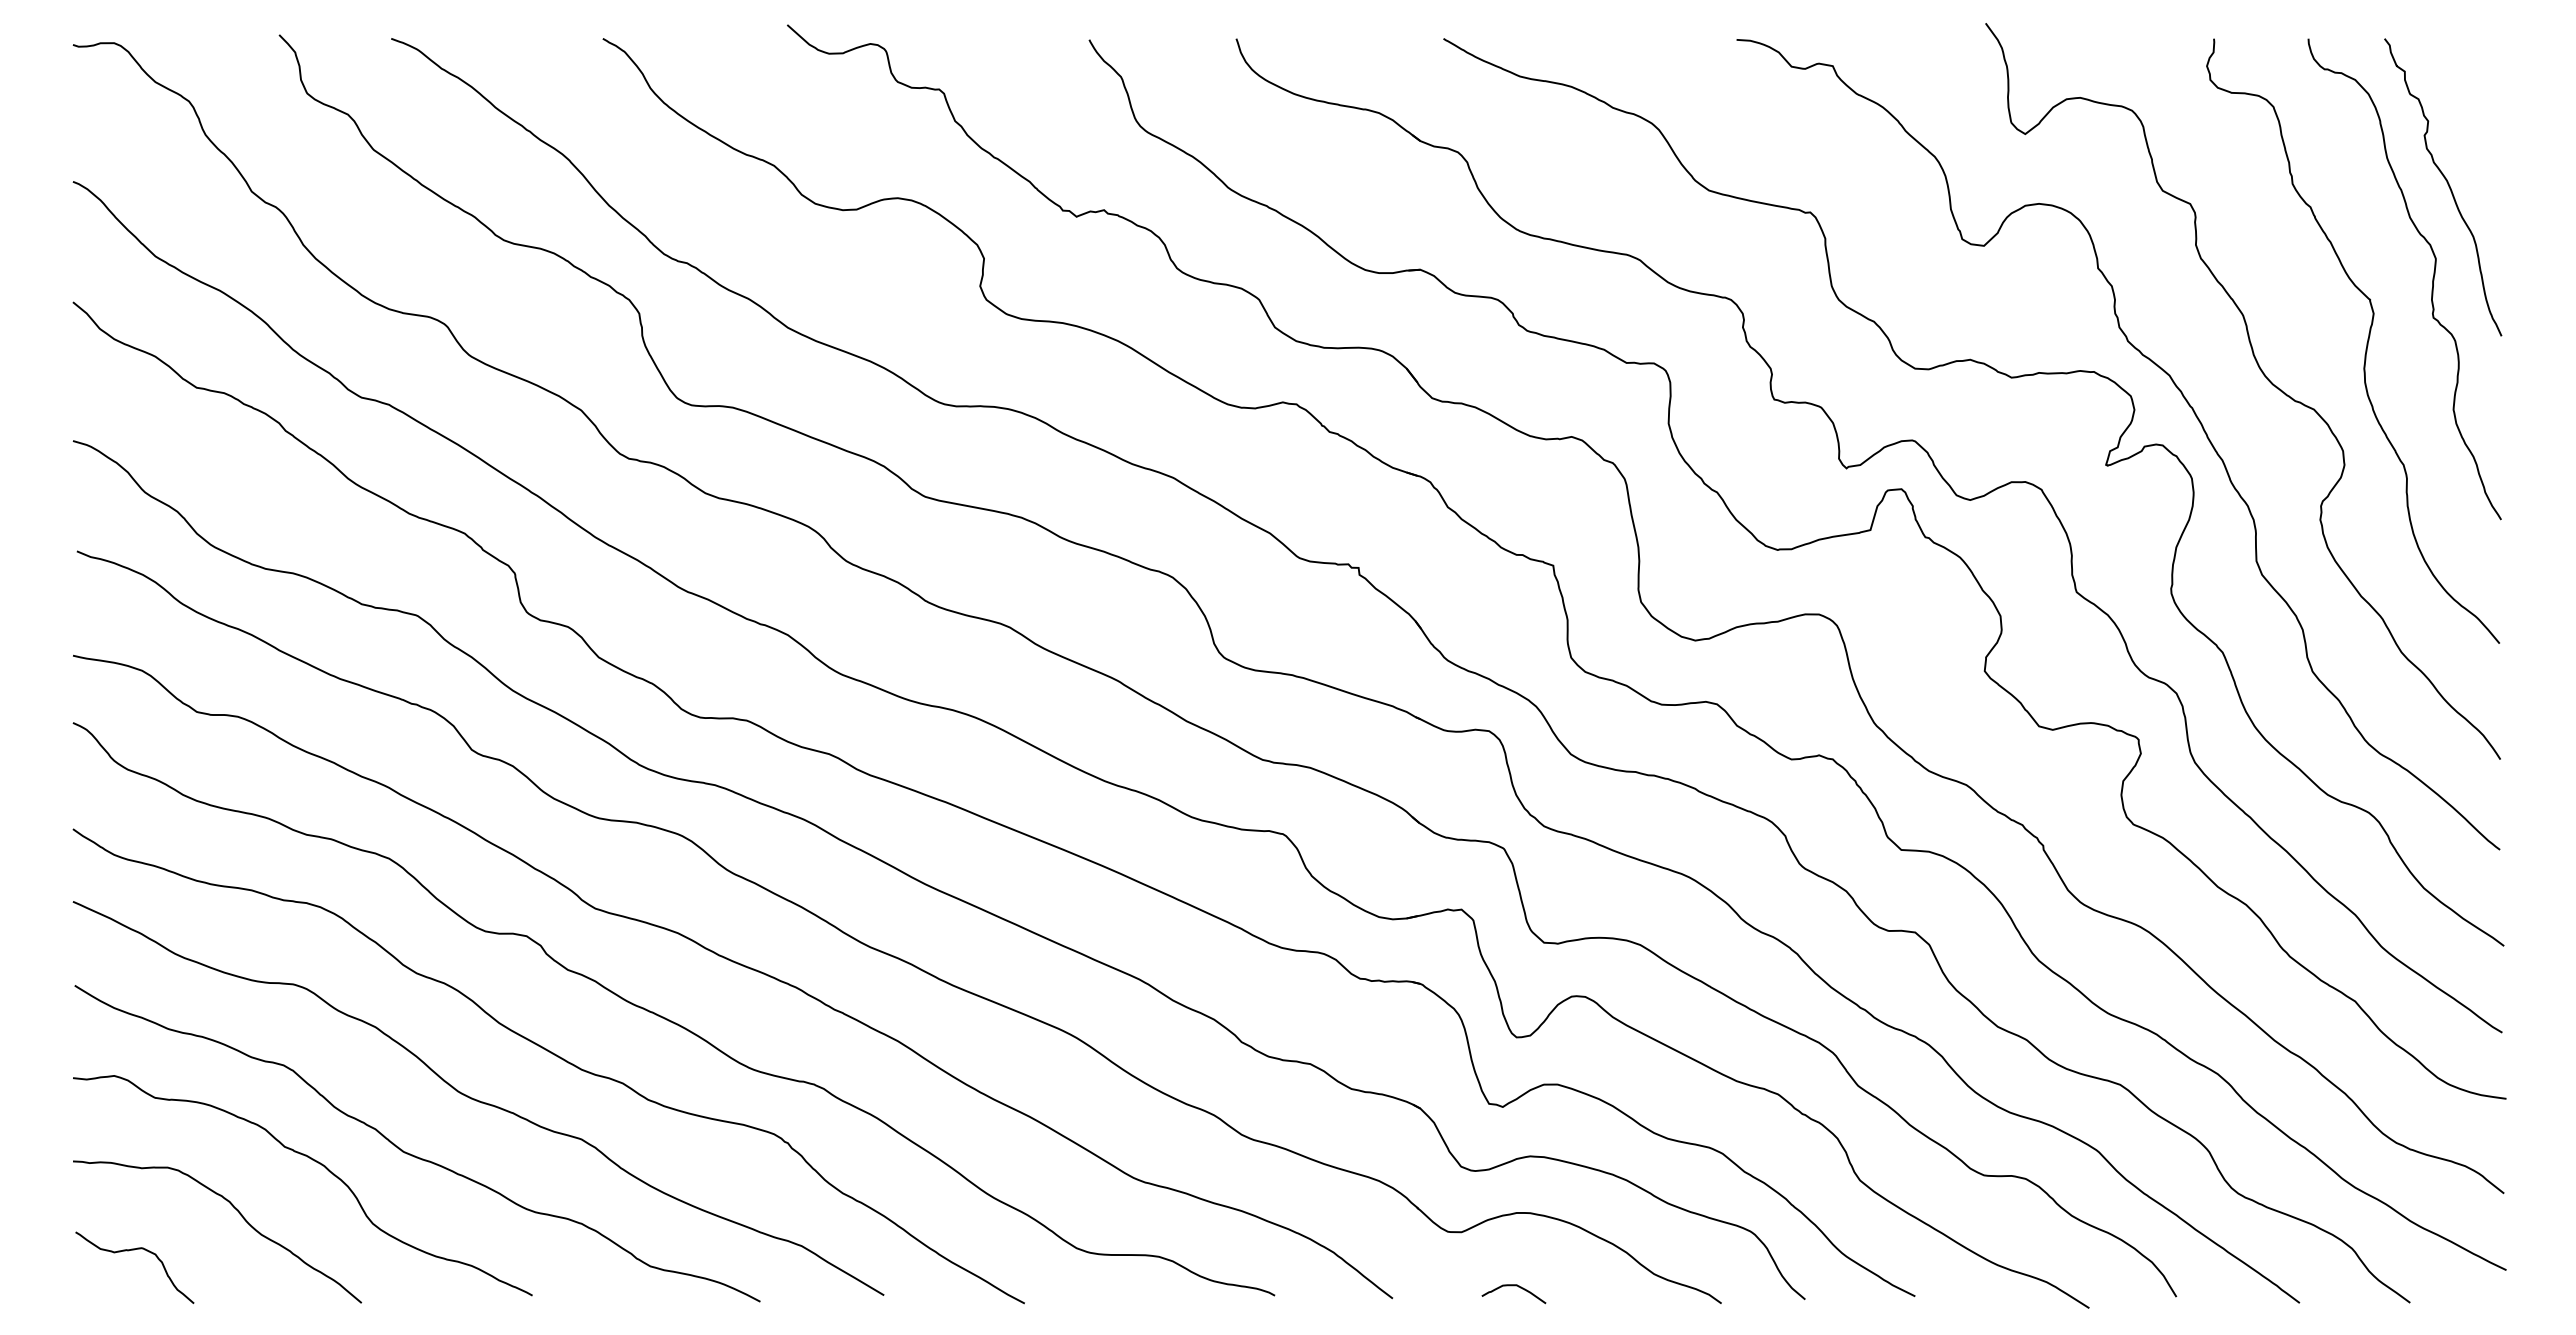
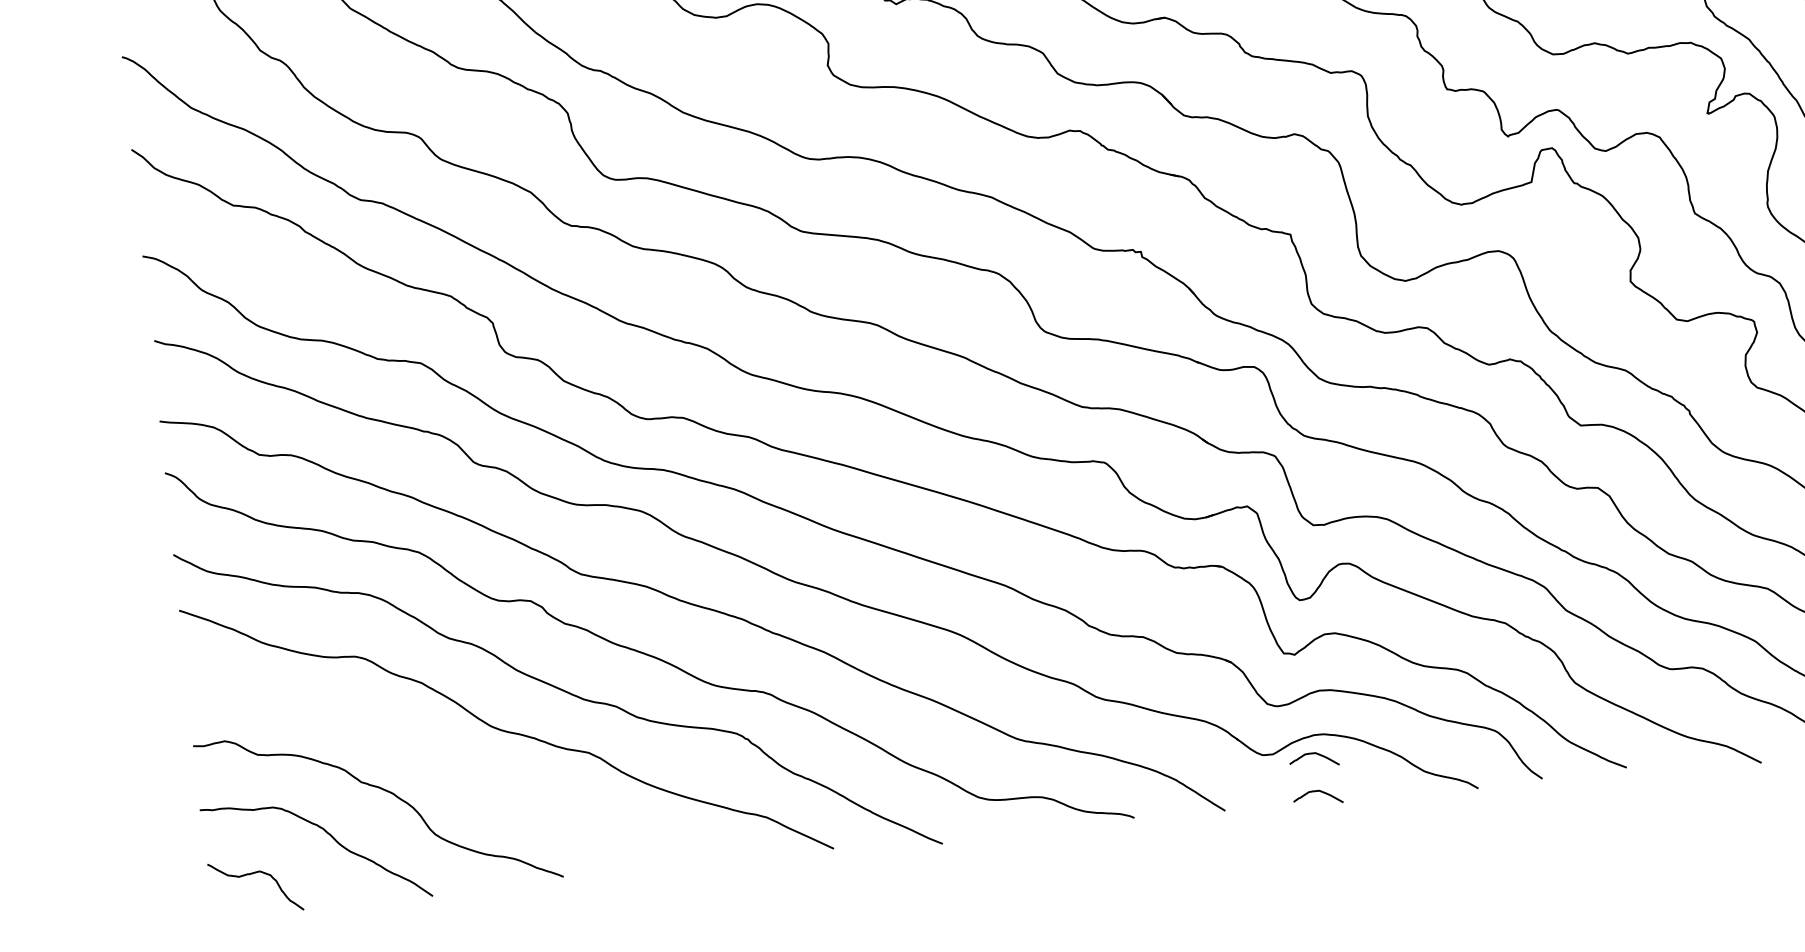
curve: (412, 1154) -> (460, 777), removed
curve: (1513, 1237) -> (1313, 754), added

